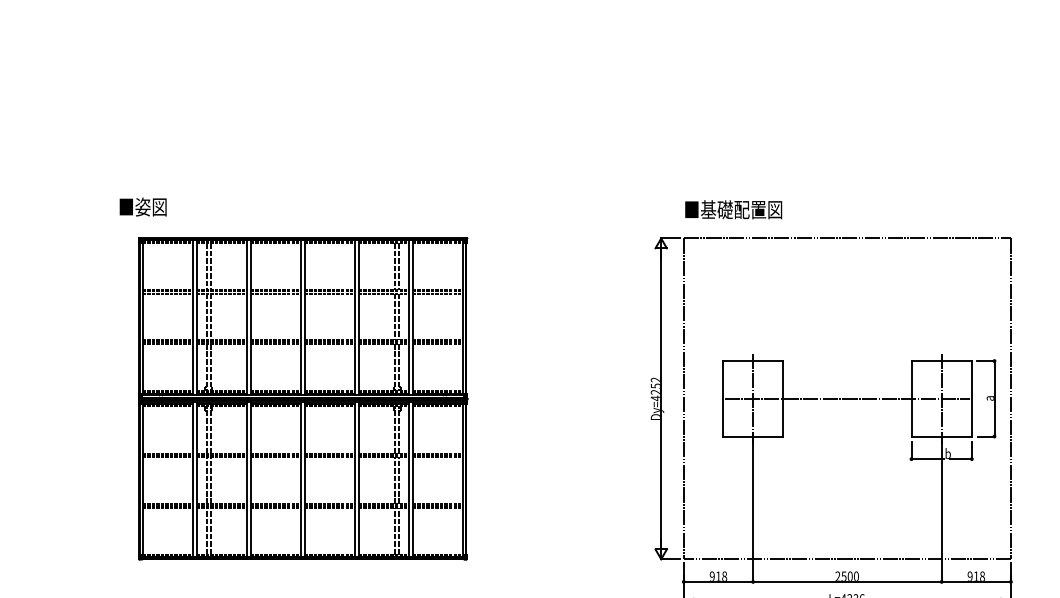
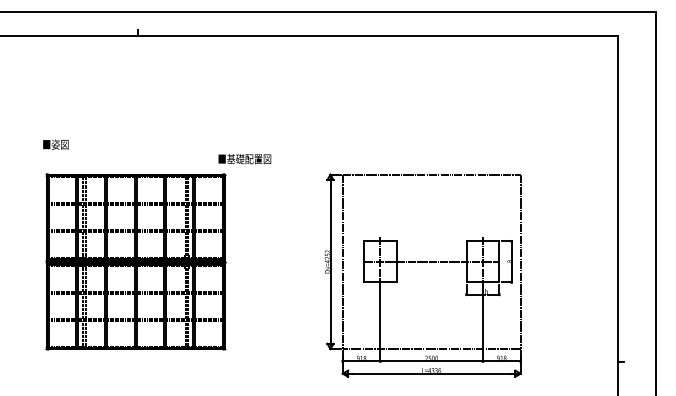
text: (142, 206) -> (55, 144), moved
text: (732, 210) -> (244, 159), moved

